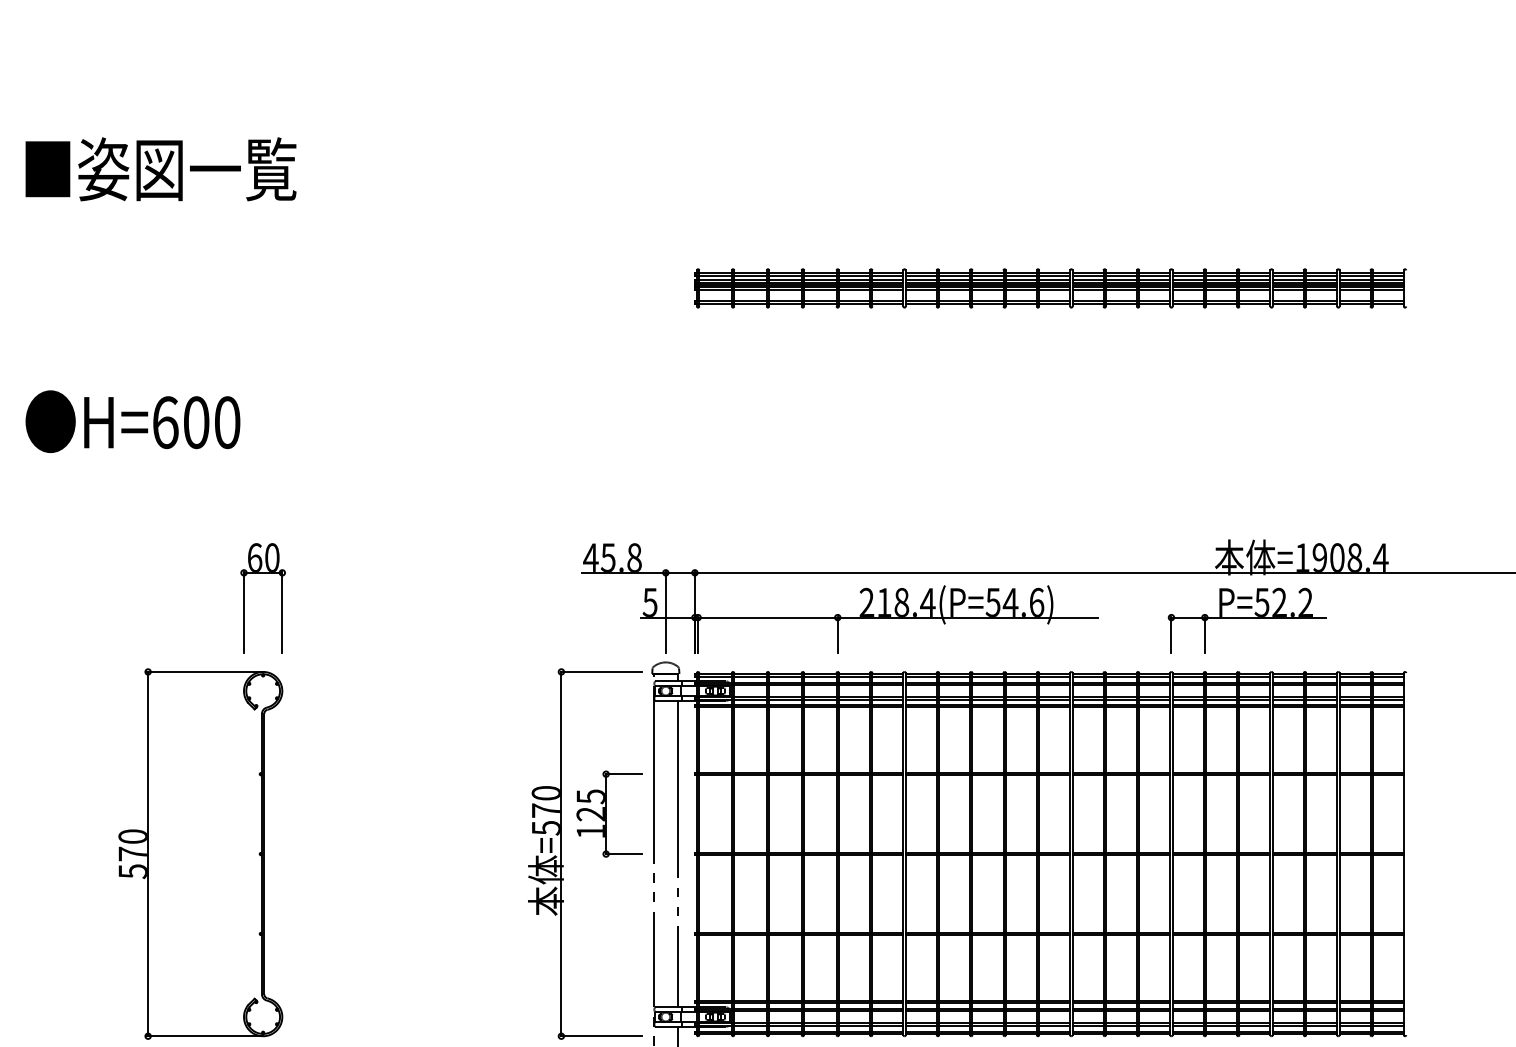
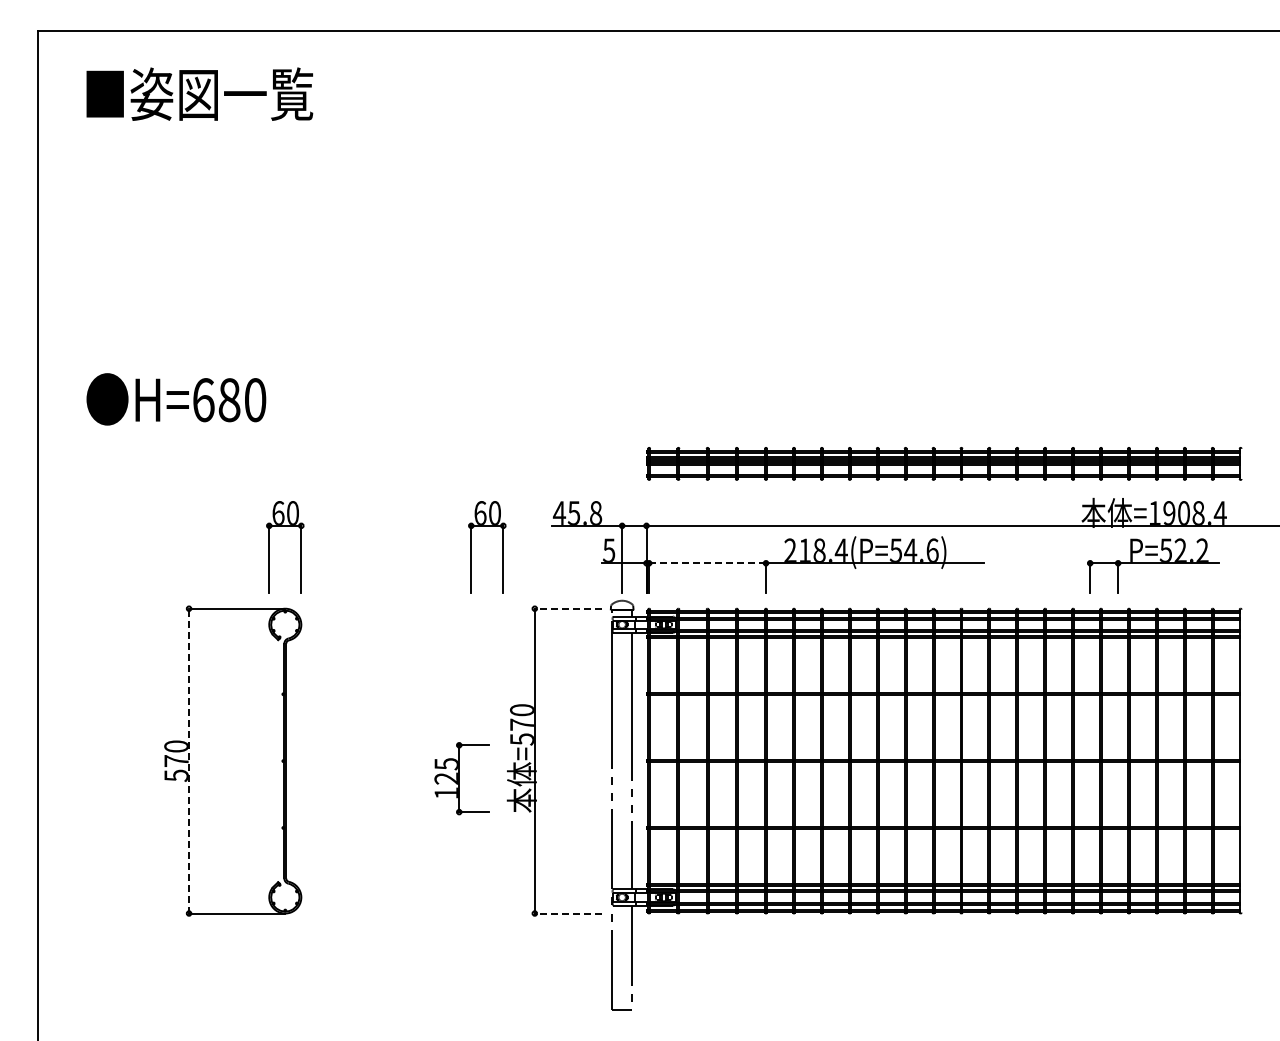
text: (160, 168) -> (199, 93), moved
part: (1051, 287) -> (944, 463), moved
text: (196, 421) -> (229, 399), H=600 -> H=680
part: (522, 598) -> (502, 547), added
line: (769, 617) -> (708, 563), solid -> dashed
part: (1247, 620) -> (1153, 565), moved
line: (601, 671) -> (568, 608), solid -> dashed
part: (608, 813) -> (461, 778), moved
line: (148, 853) -> (189, 760), solid -> dashed
line: (601, 1036) -> (568, 913), solid -> dashed

